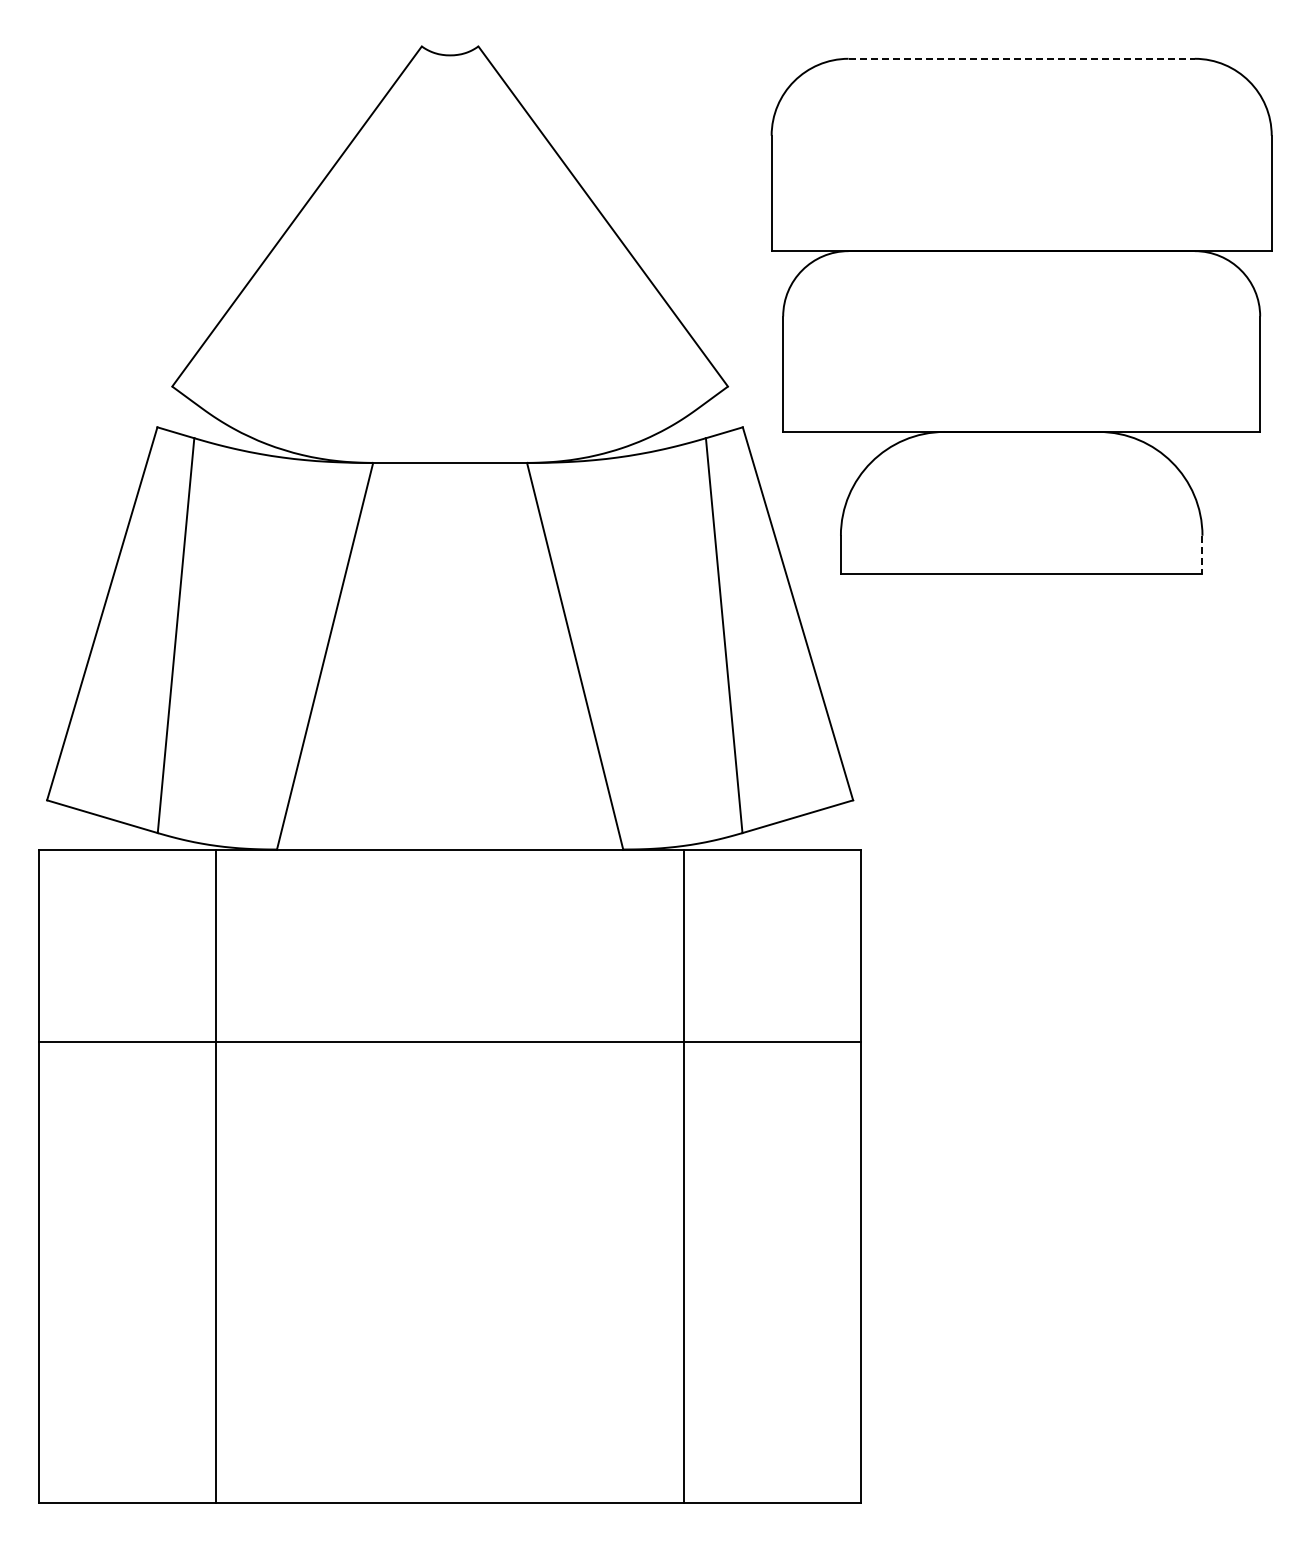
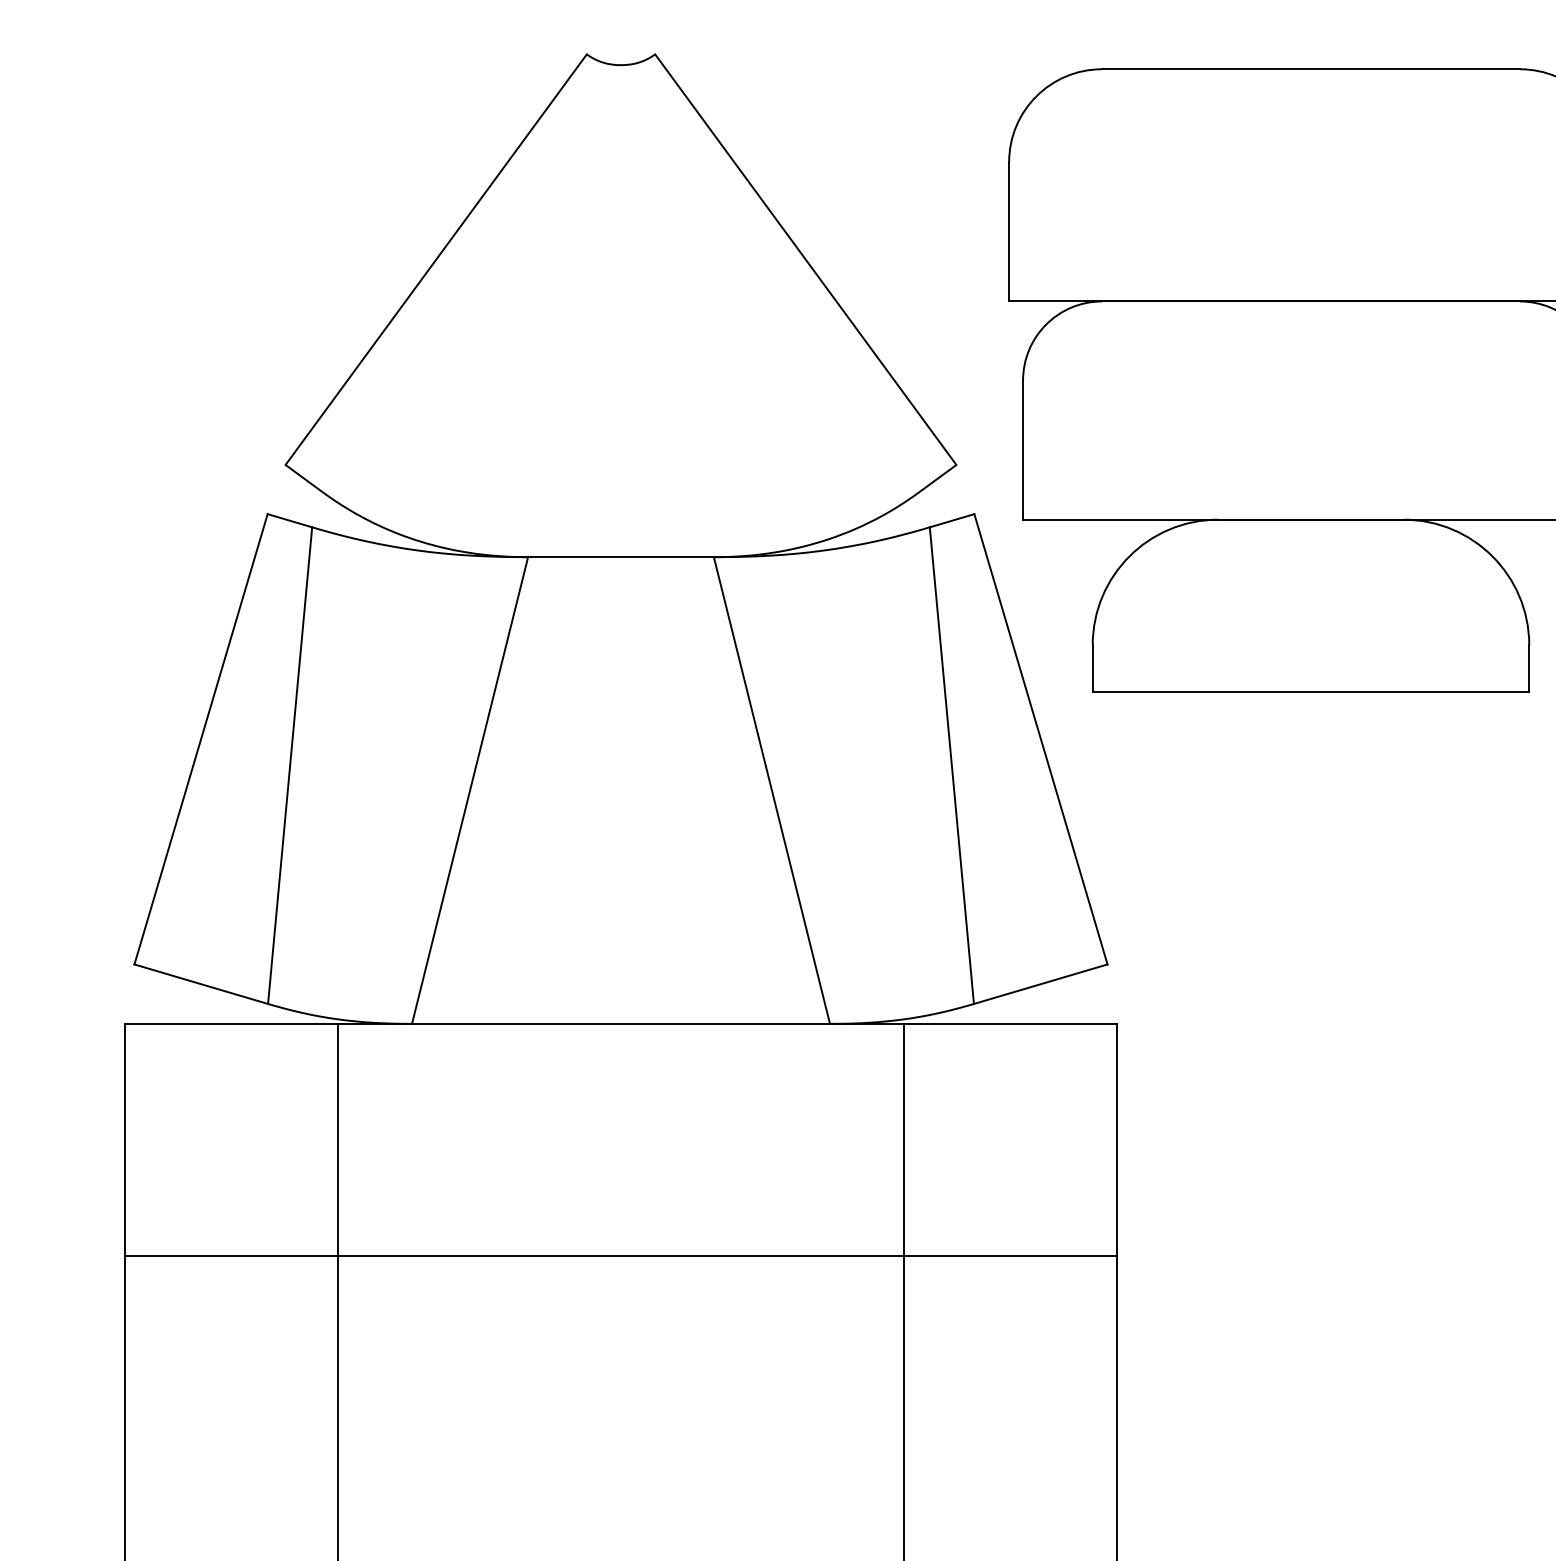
line: (1022, 58) -> (1311, 68), dashed -> solid
line: (1202, 555) -> (1529, 668), dashed -> solid

